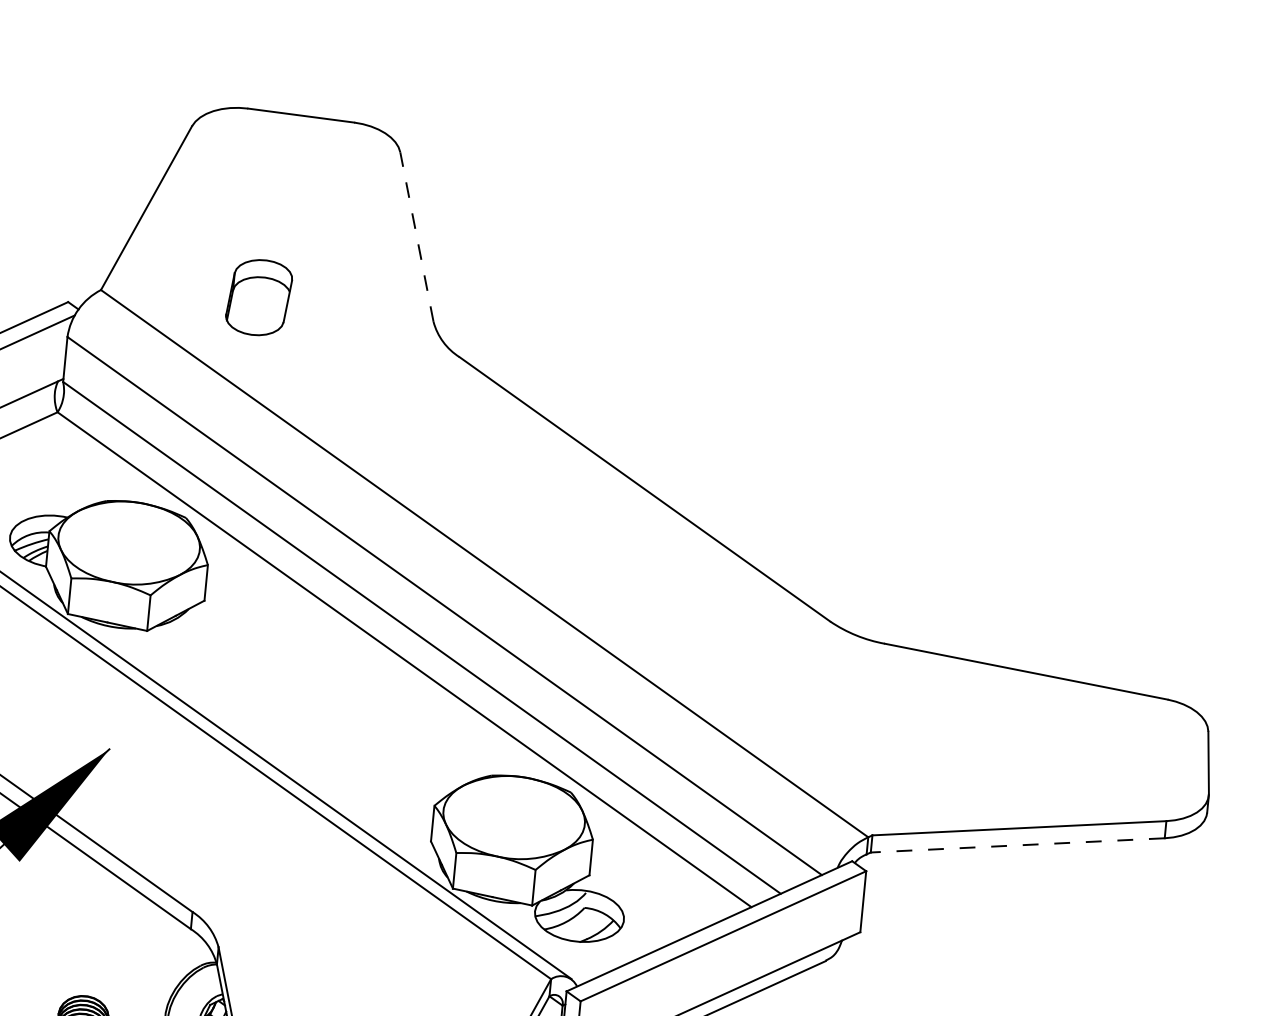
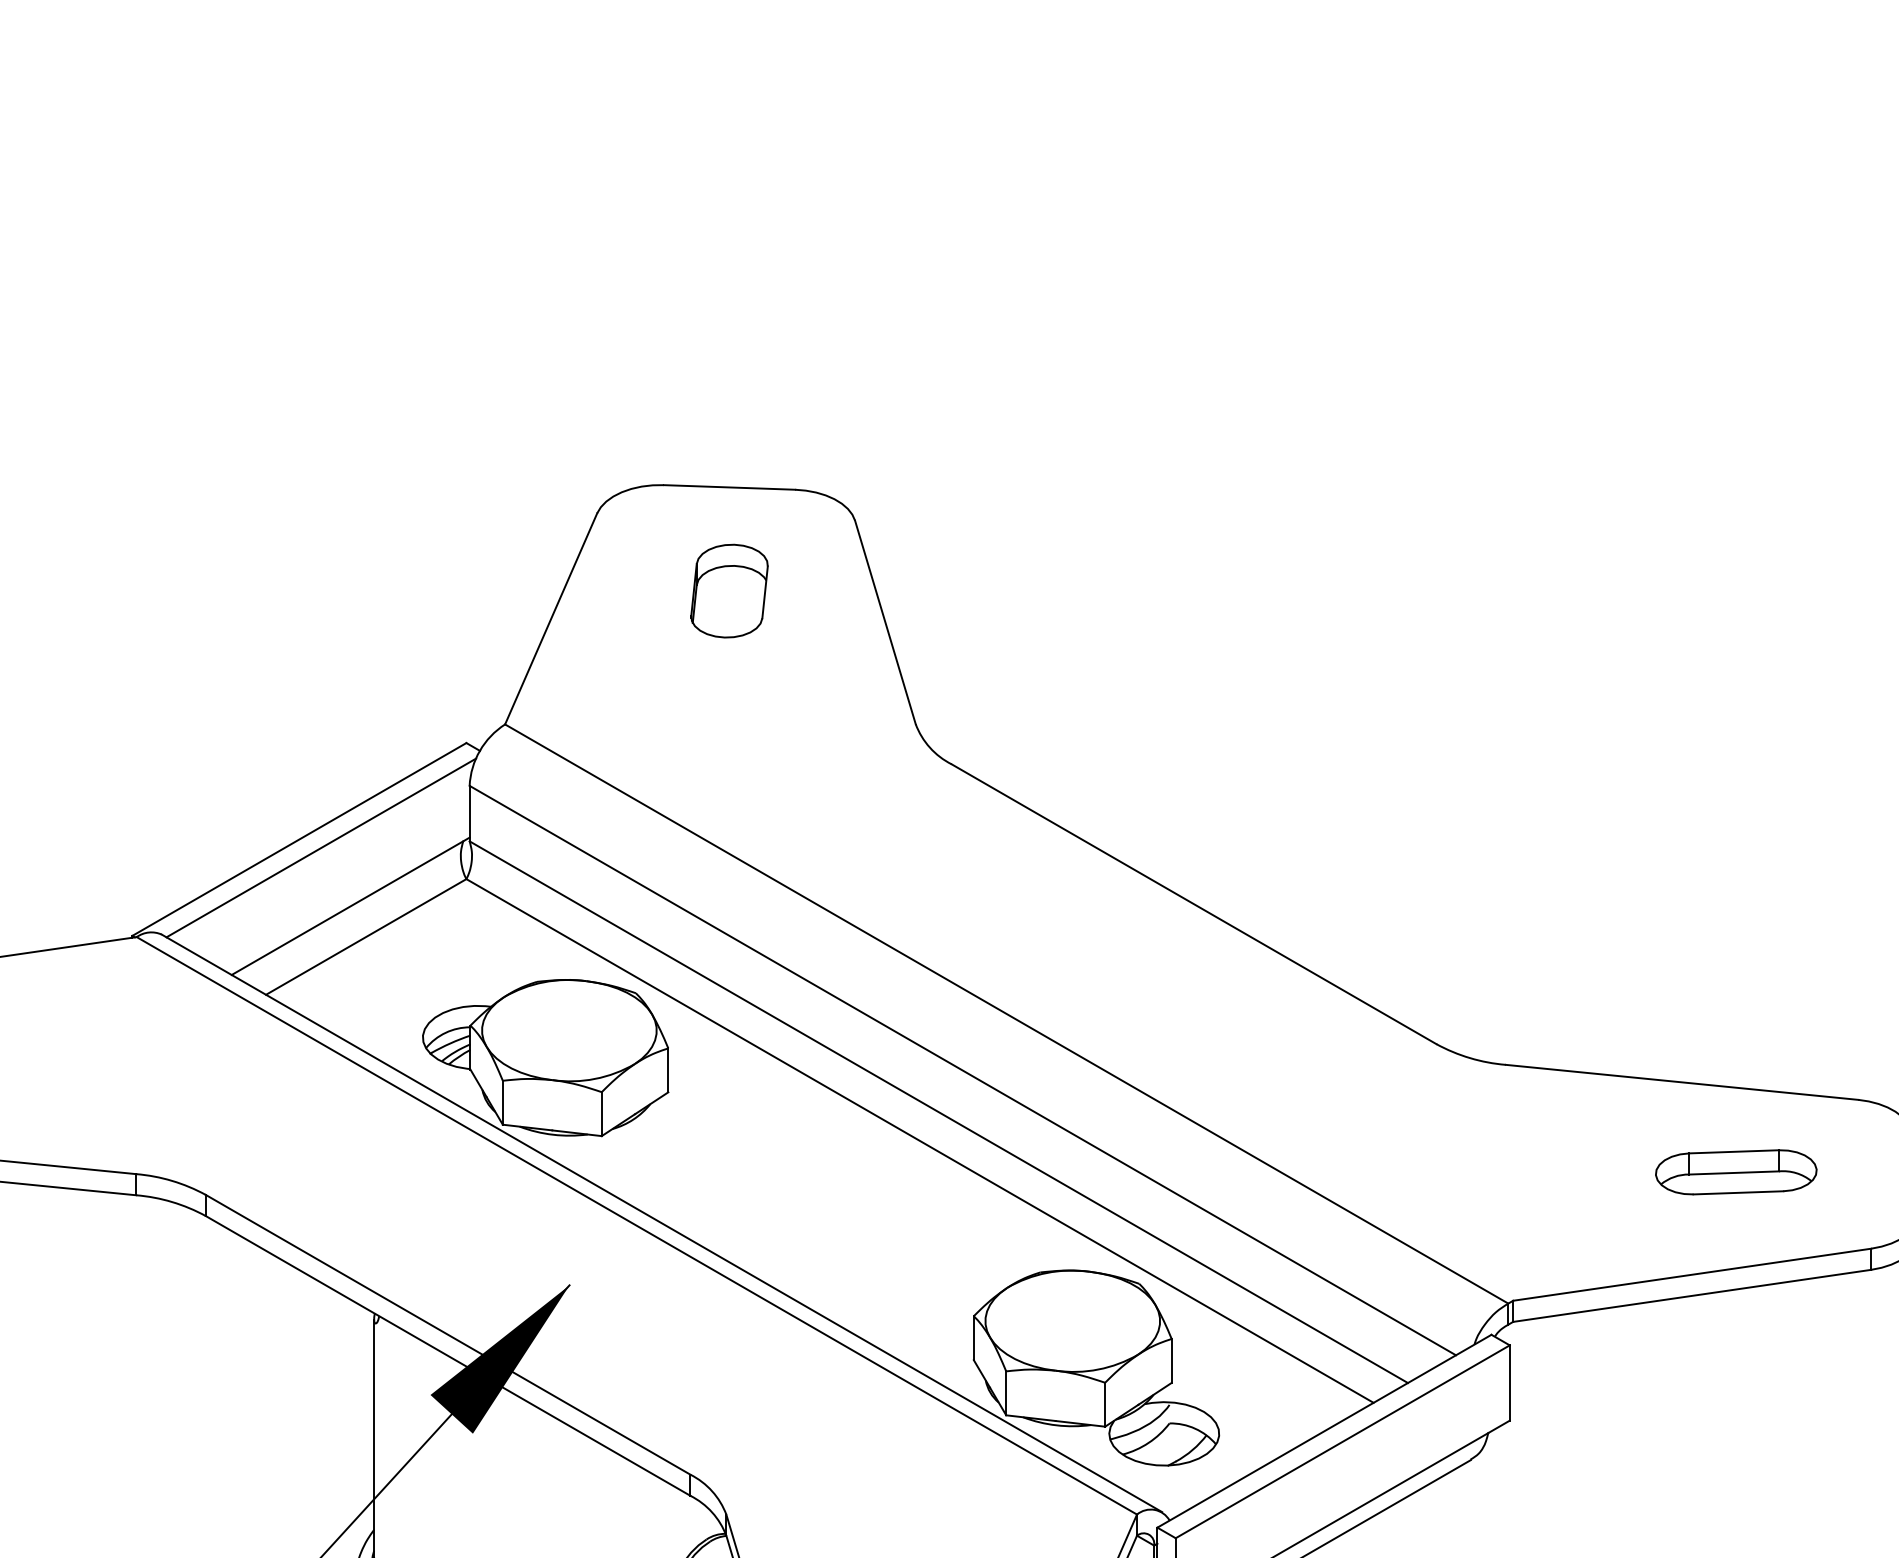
line: (417, 236) -> (885, 621), dashed -> solid
part: (259, 297) -> (729, 590), moved
part: (1063, 748) -> (1736, 1172), added
line: (1018, 845) -> (1692, 1295), dashed -> solid

